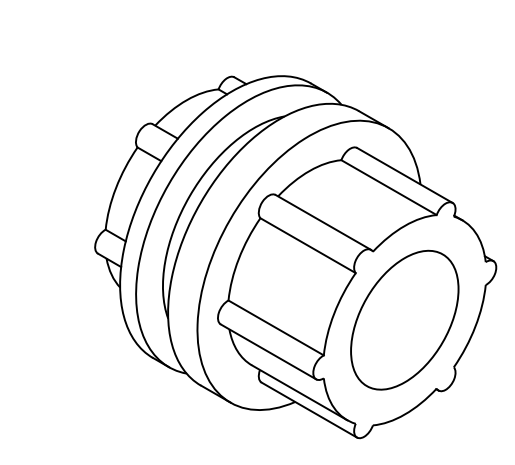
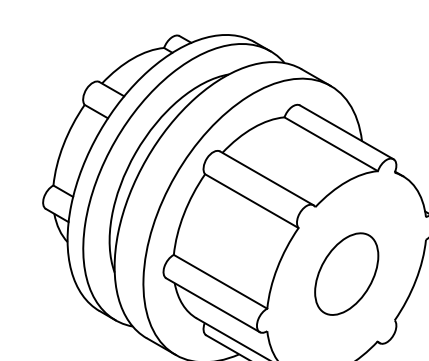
part: (404, 319) -> (346, 273), size x0.6

